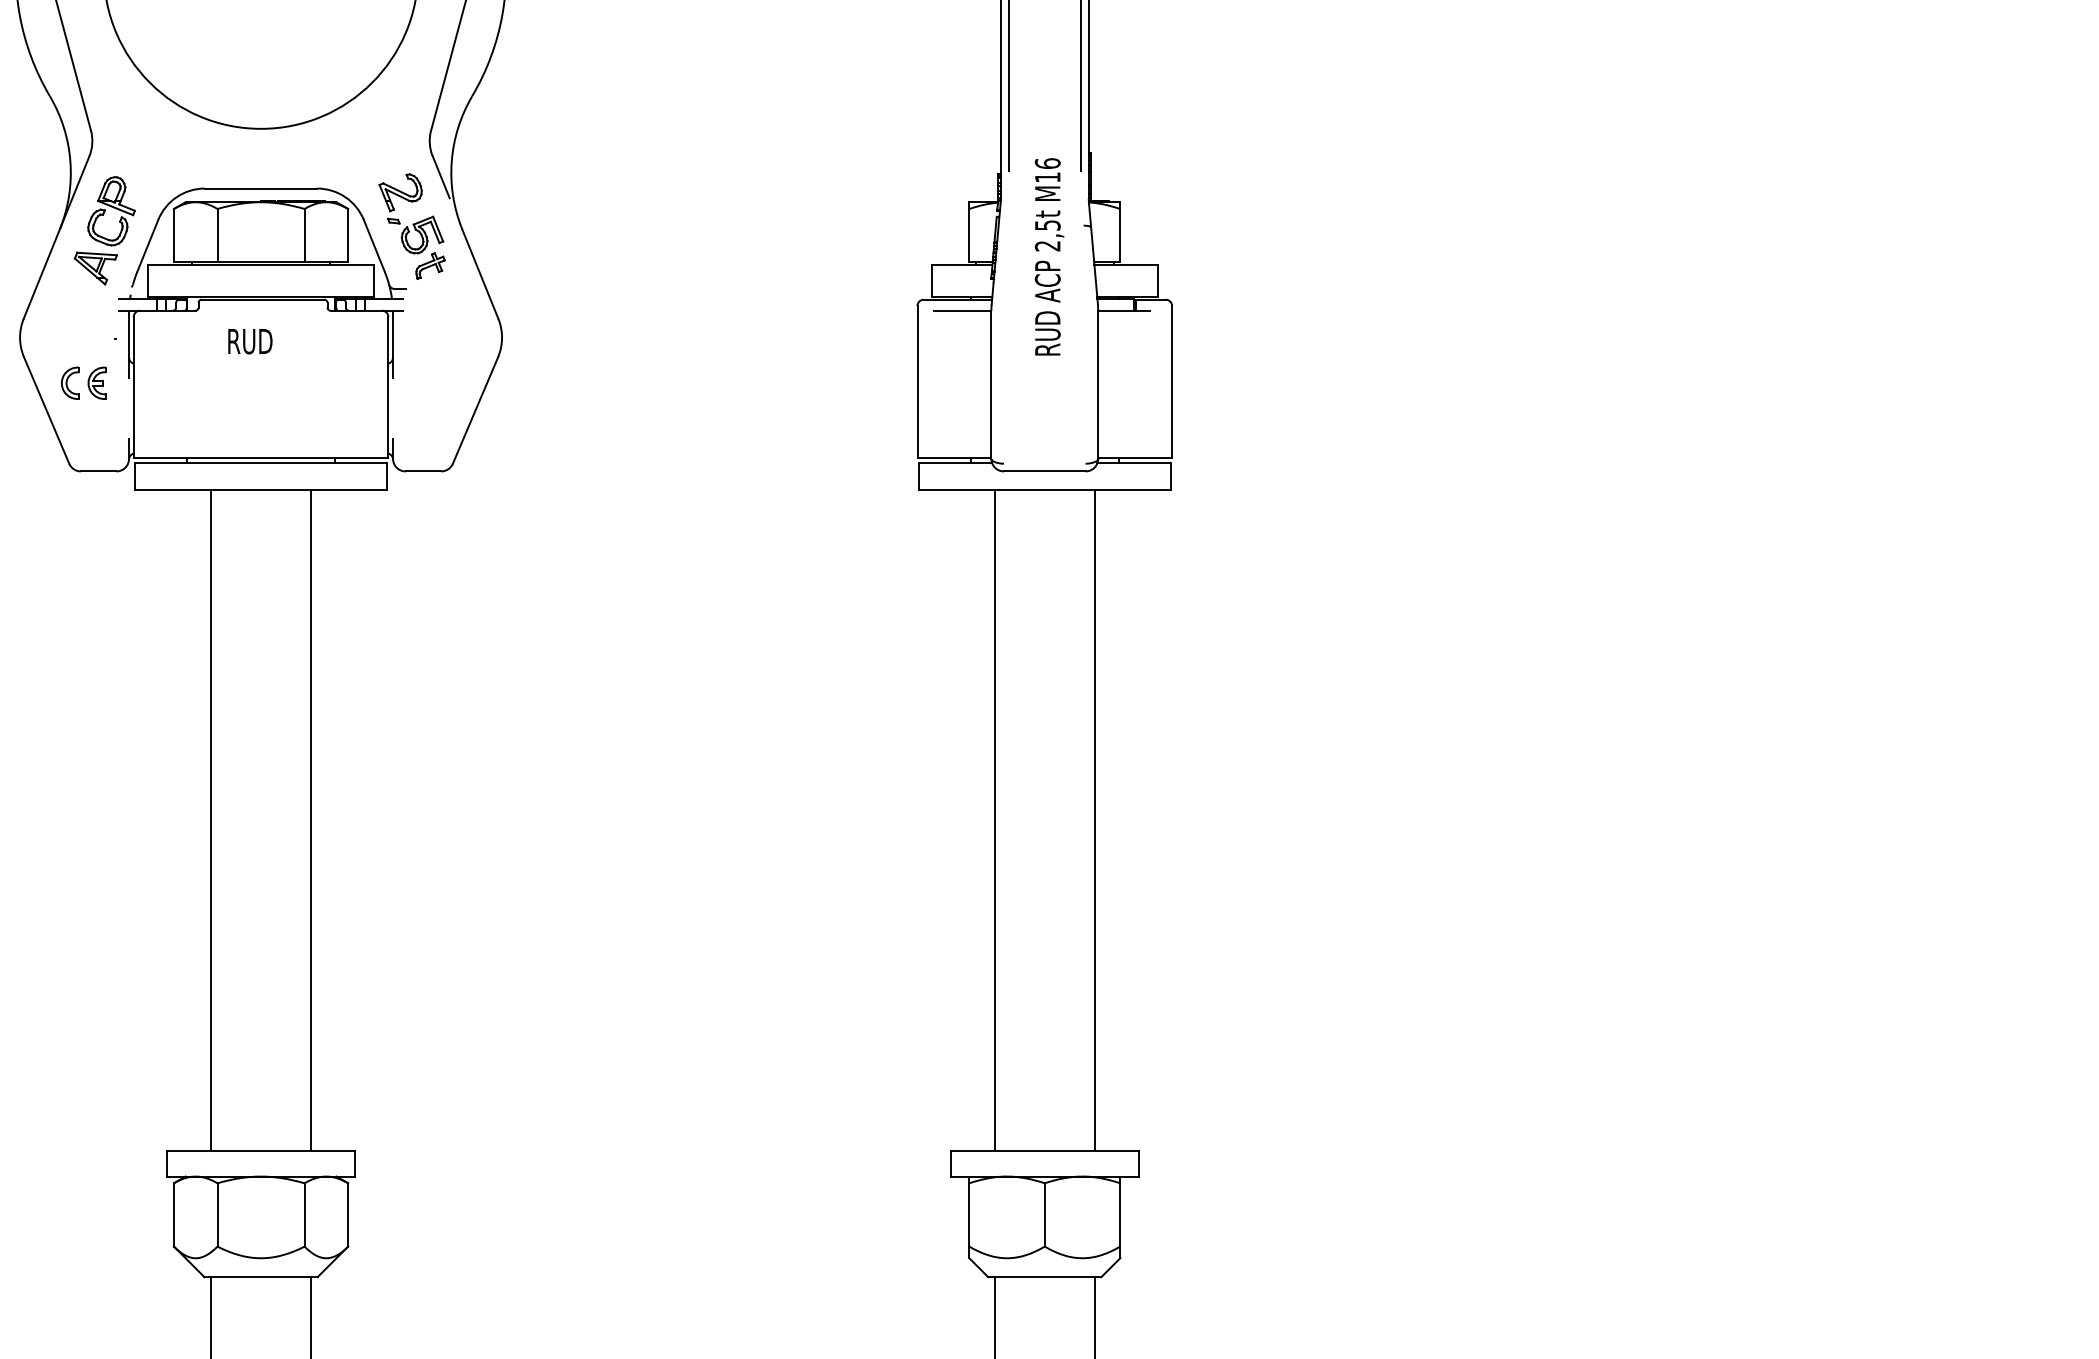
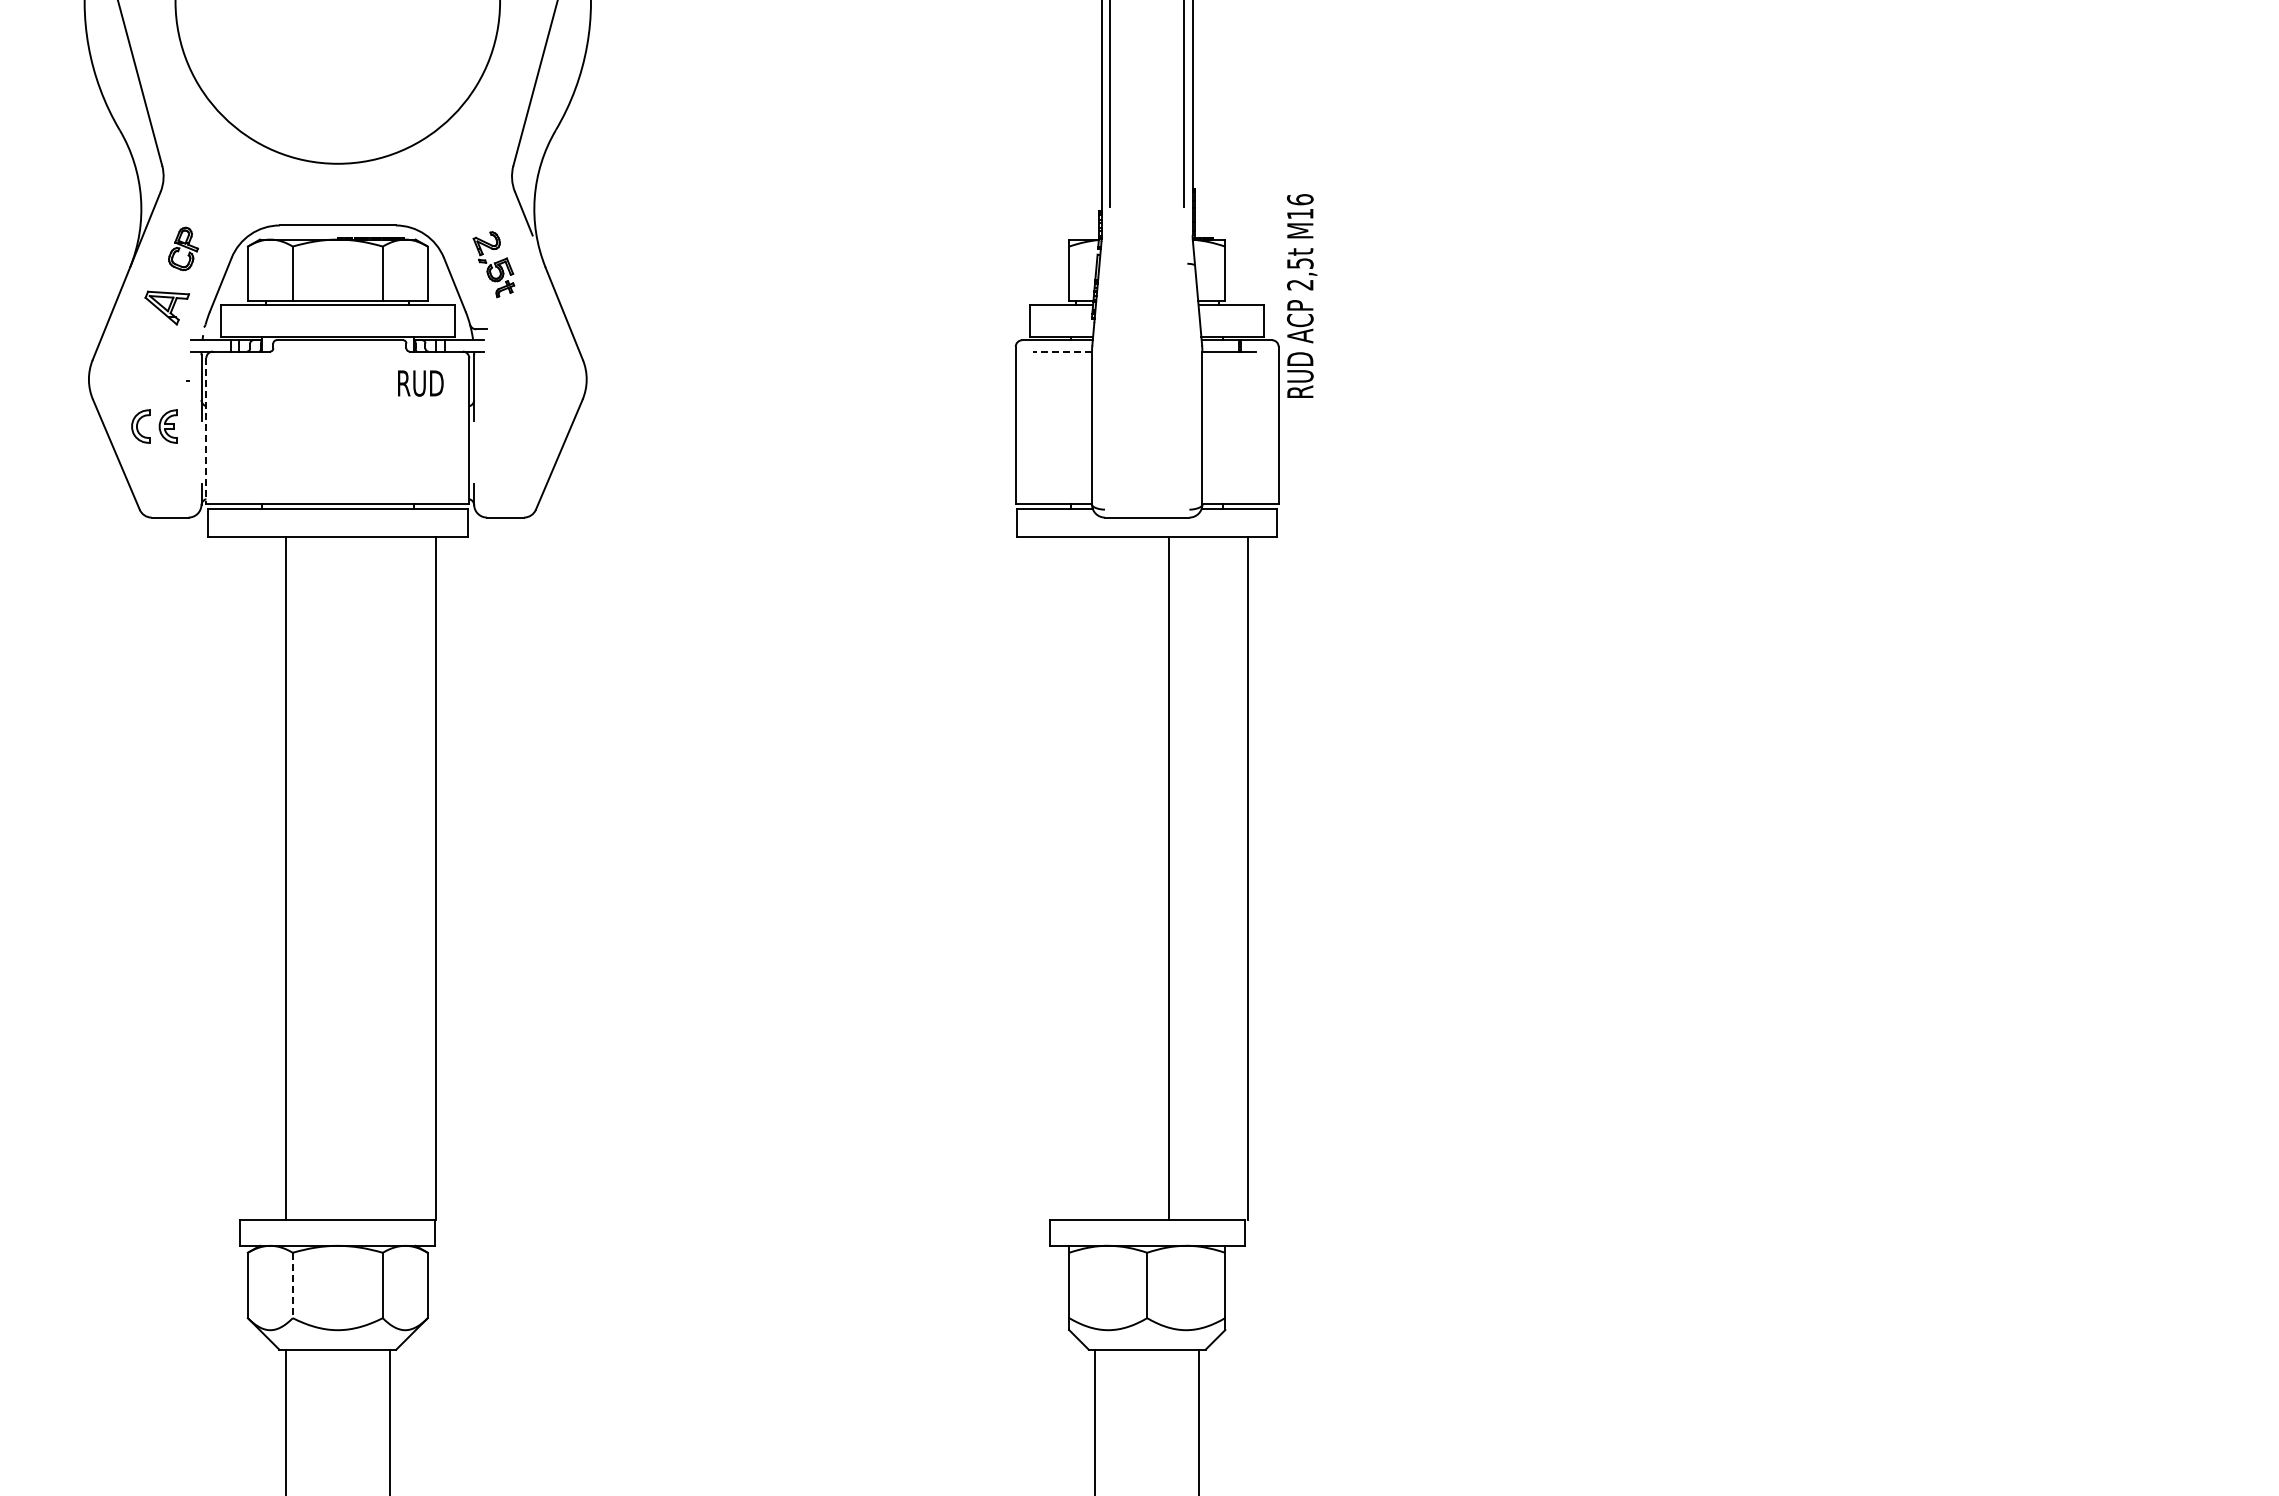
part: (111, 210) -> (183, 248), size x0.6
part: (411, 226) -> (493, 264), size x0.6
text: (1049, 256) -> (1302, 295), moved
line: (962, 310) -> (1062, 351), solid -> dashed
text: (250, 341) -> (420, 383), moved
line: (133, 388) -> (206, 431), solid -> dashed
line: (311, 819) -> (435, 877), moved
line: (994, 819) -> (1169, 877), moved
line: (1095, 819) -> (1248, 877), moved
line: (217, 1214) -> (292, 1285), solid -> dashed

